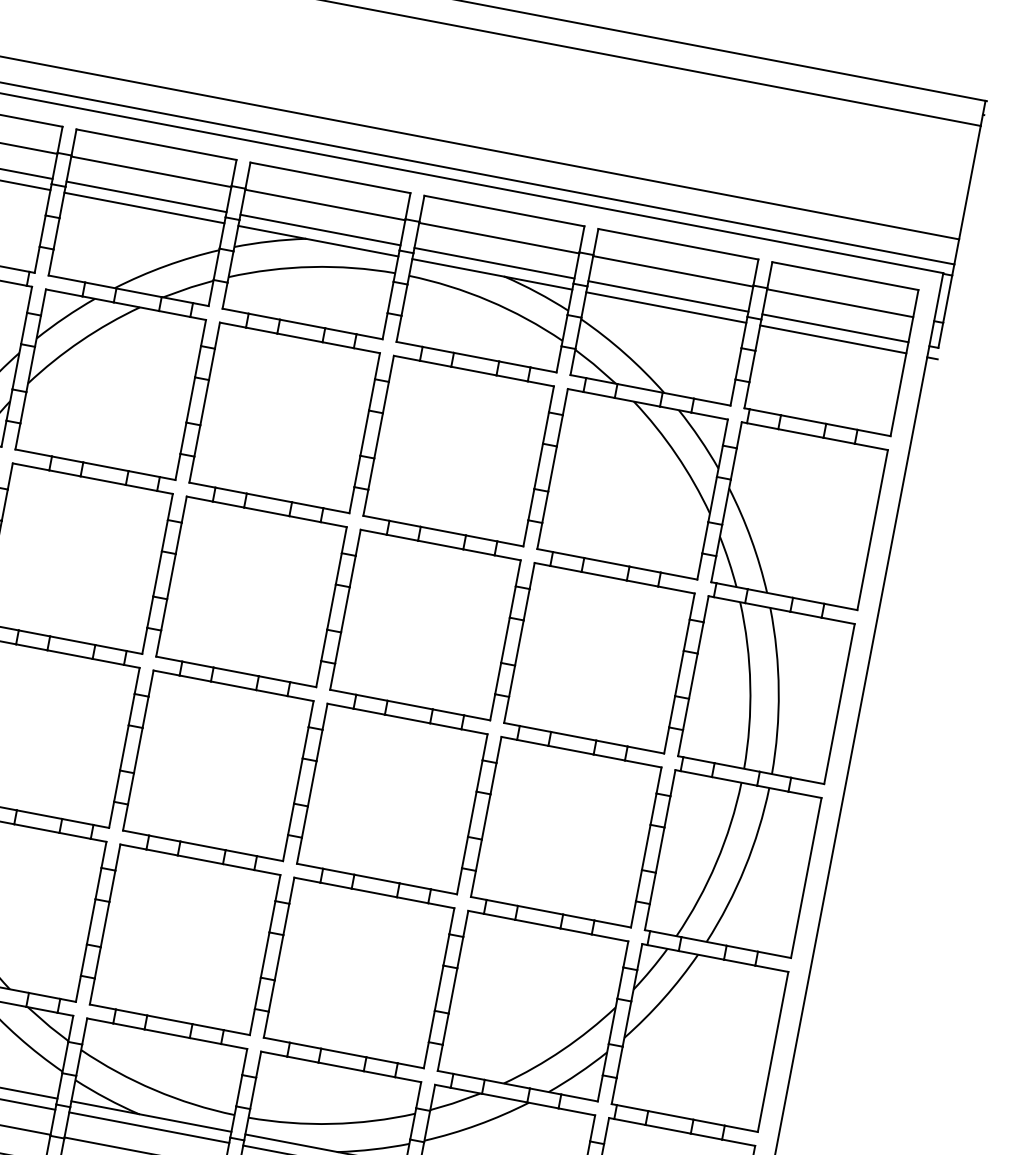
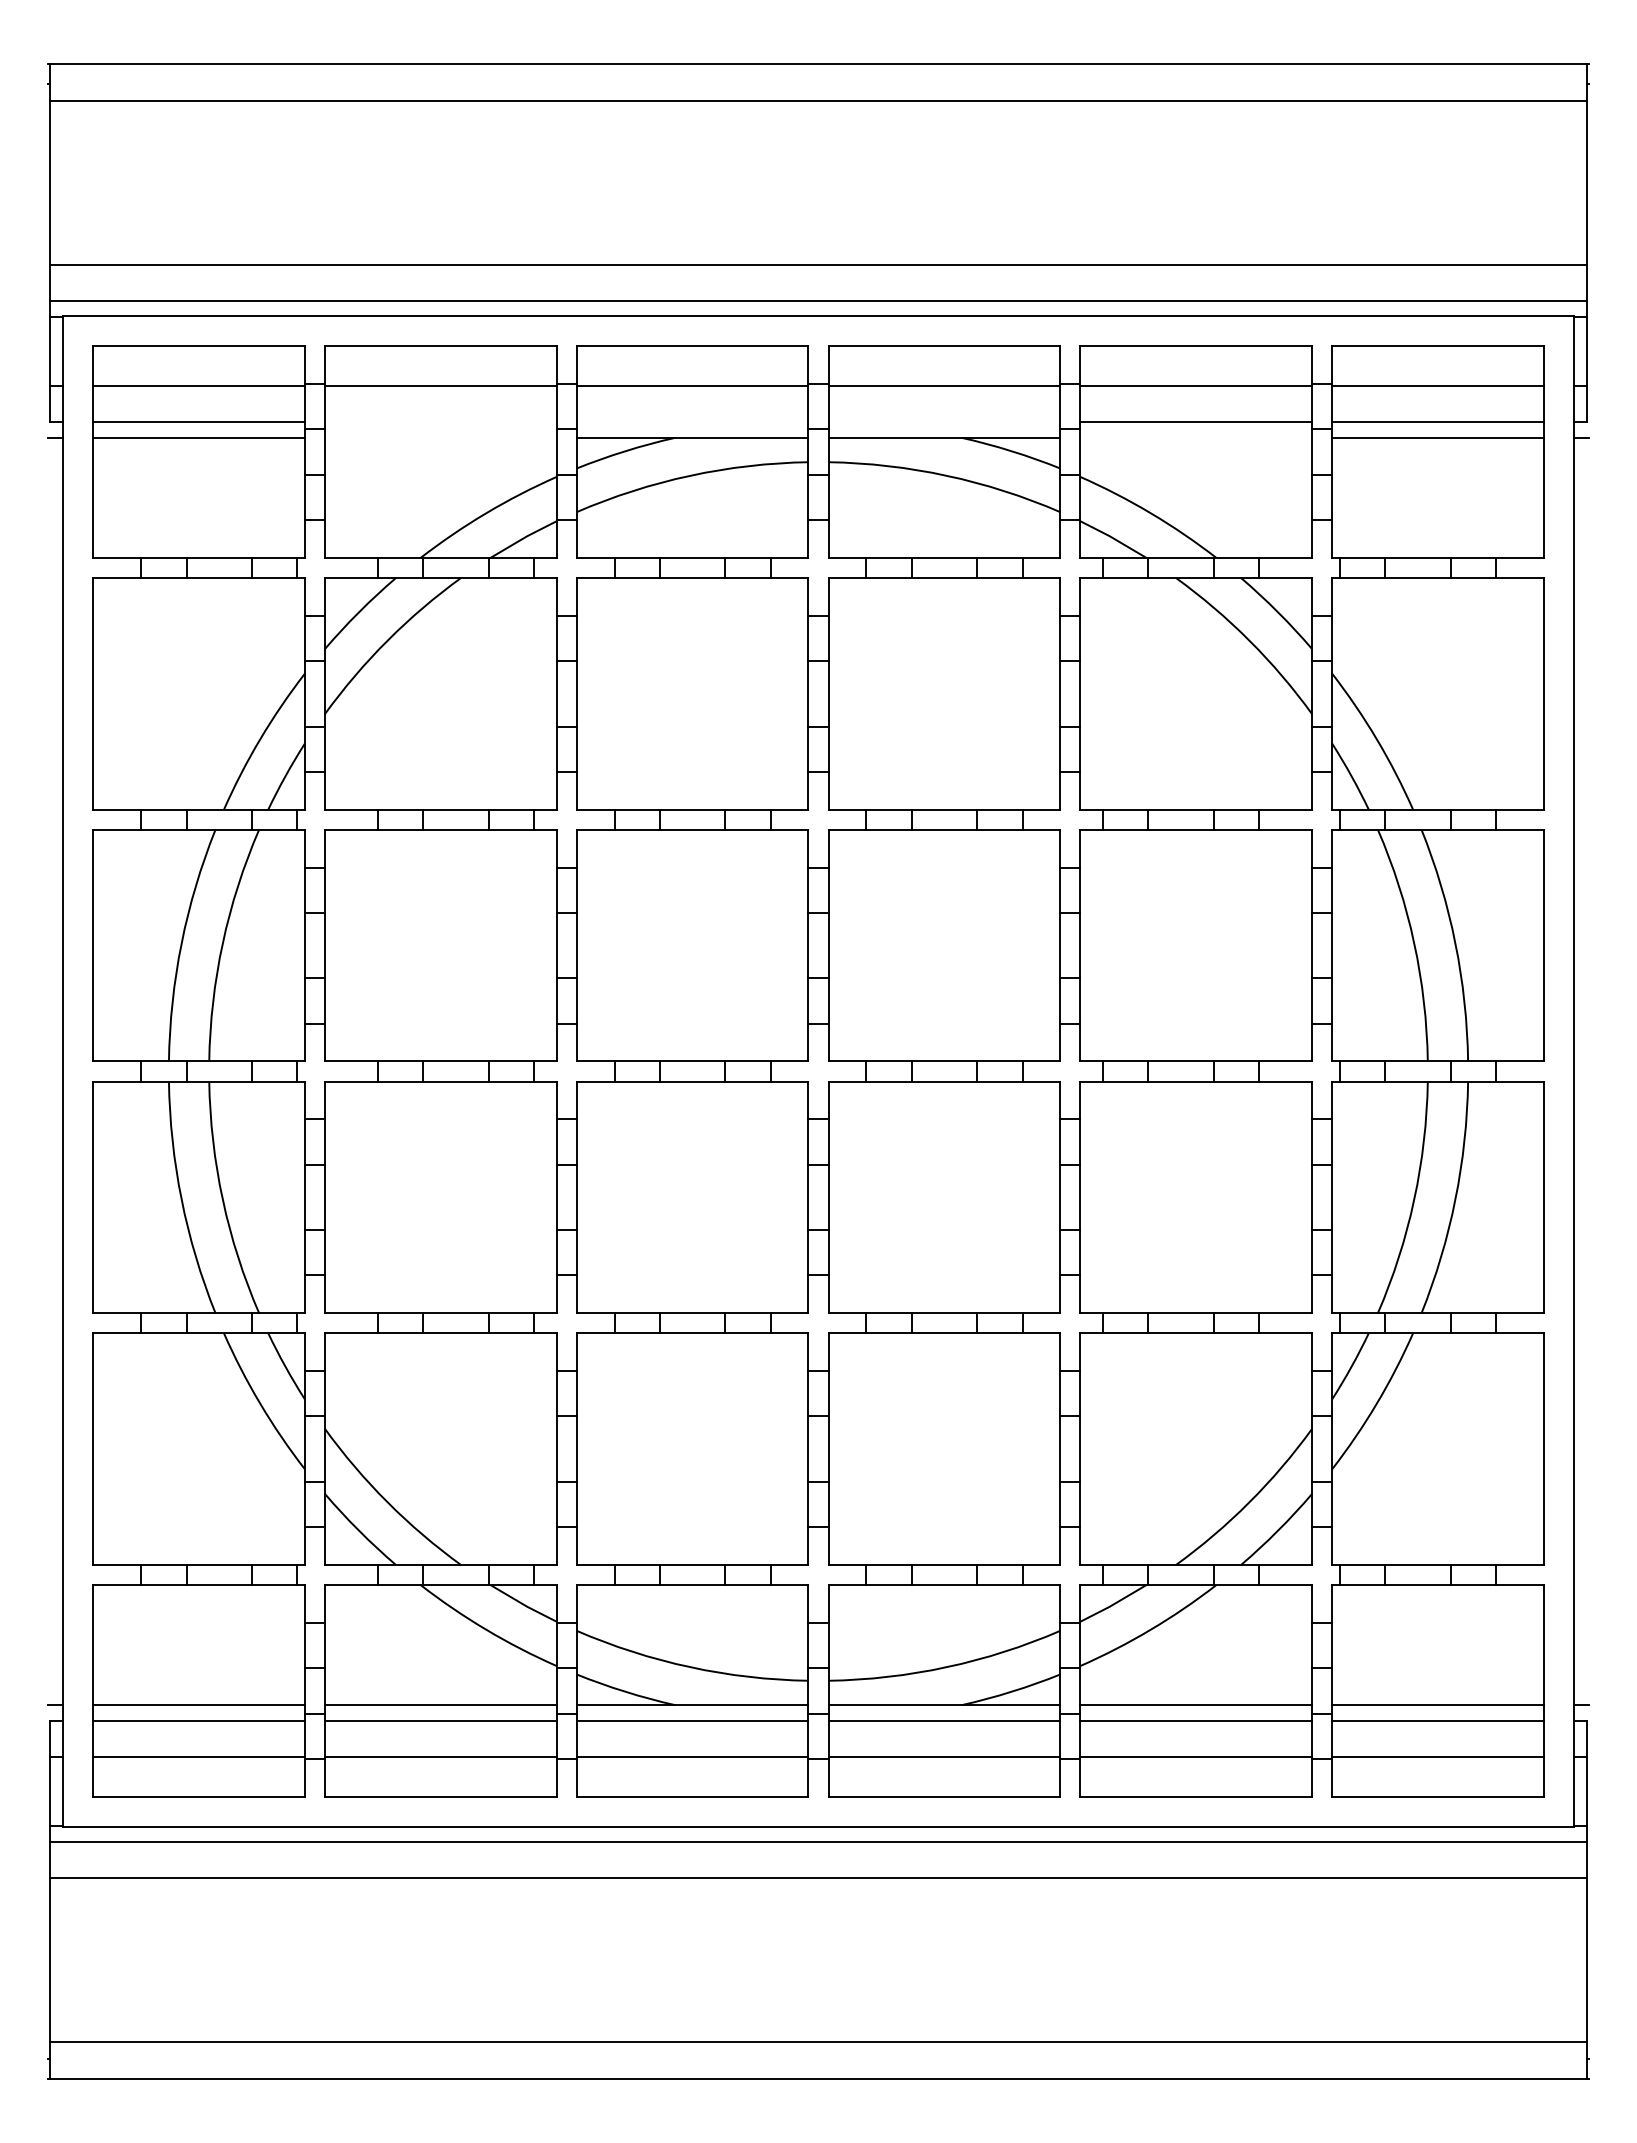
line: (146, 196) -> (440, 421), removed
line: (144, 207) -> (440, 437), removed
line: (320, 229) -> (692, 421), removed
line: (494, 263) -> (944, 421), removed
line: (666, 307) -> (1196, 437), removed

